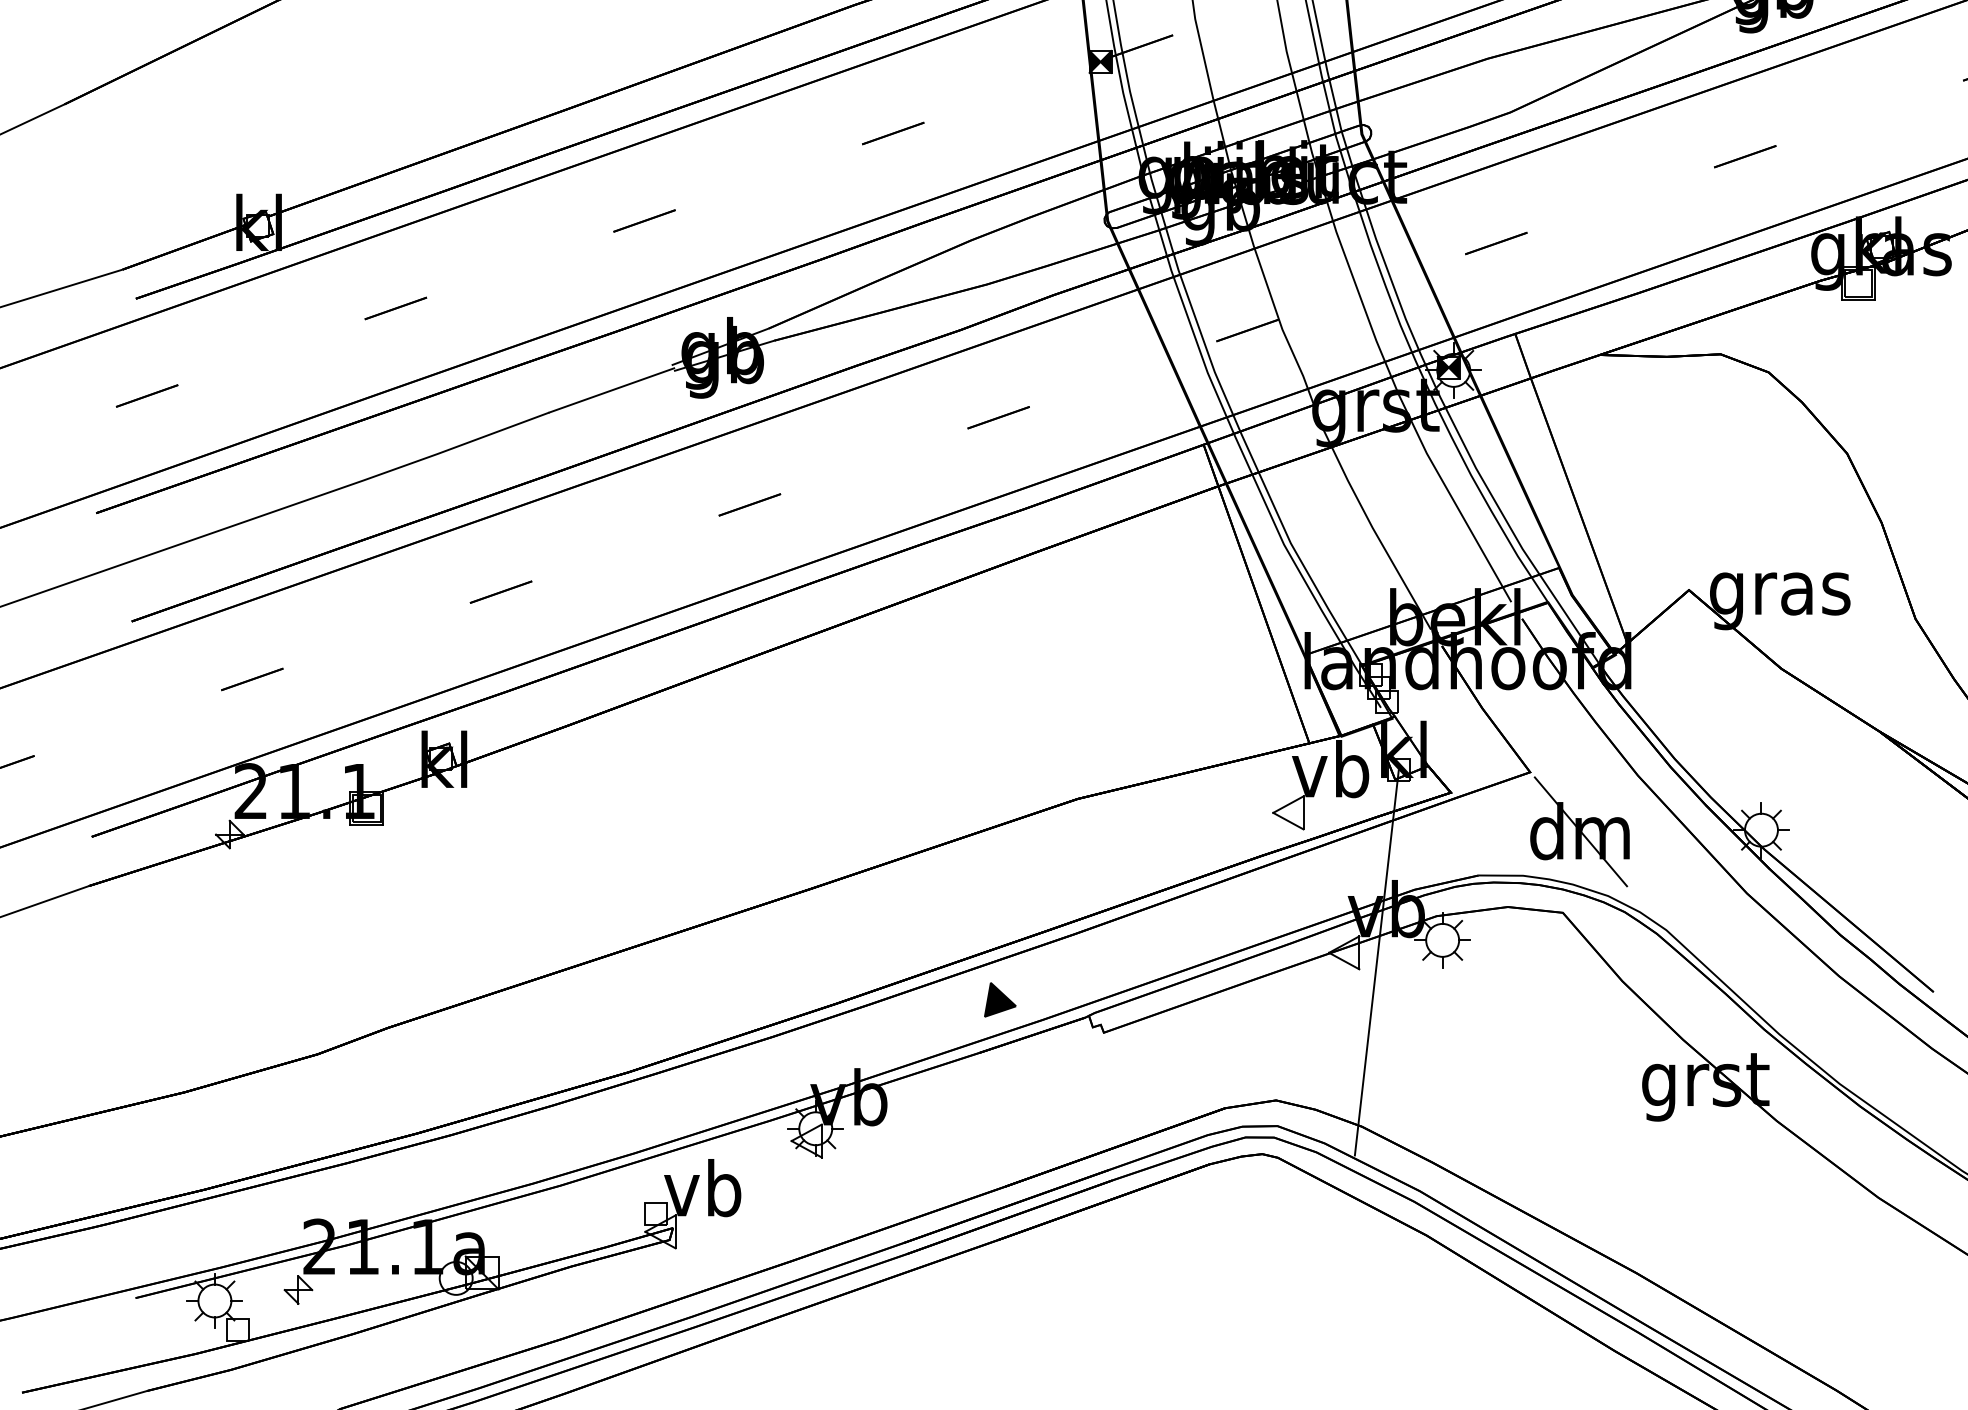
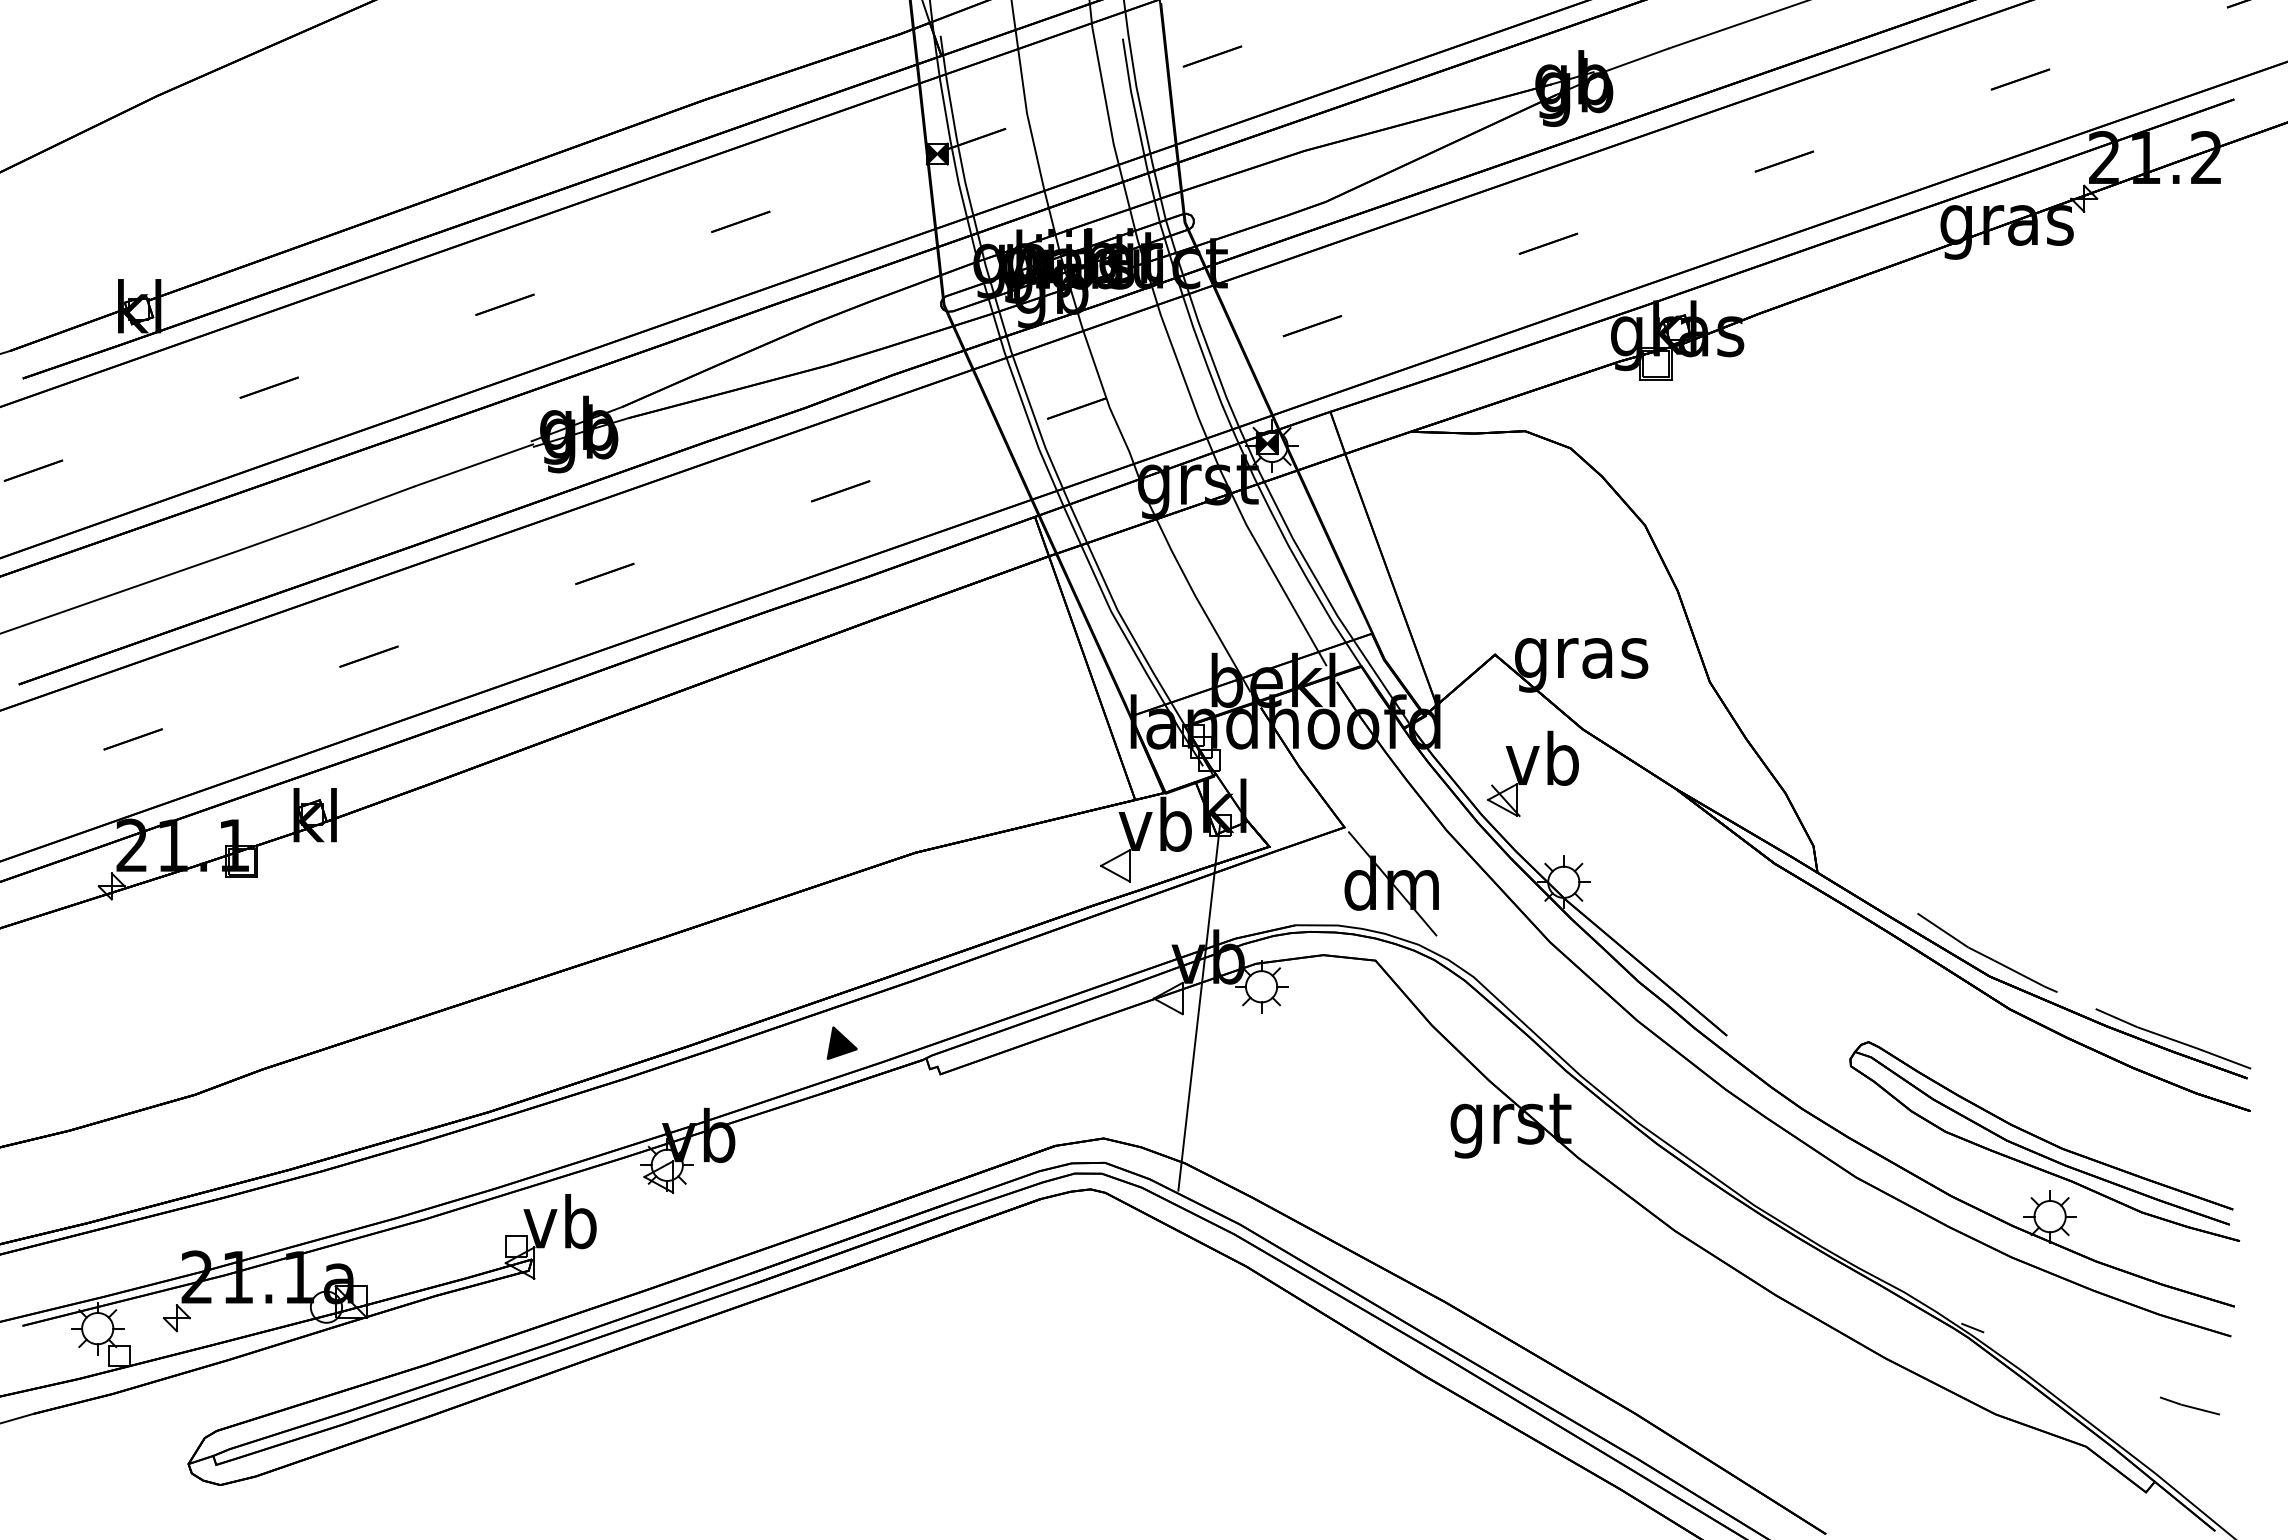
part: (1728, 715) -> (1532, 773), added

